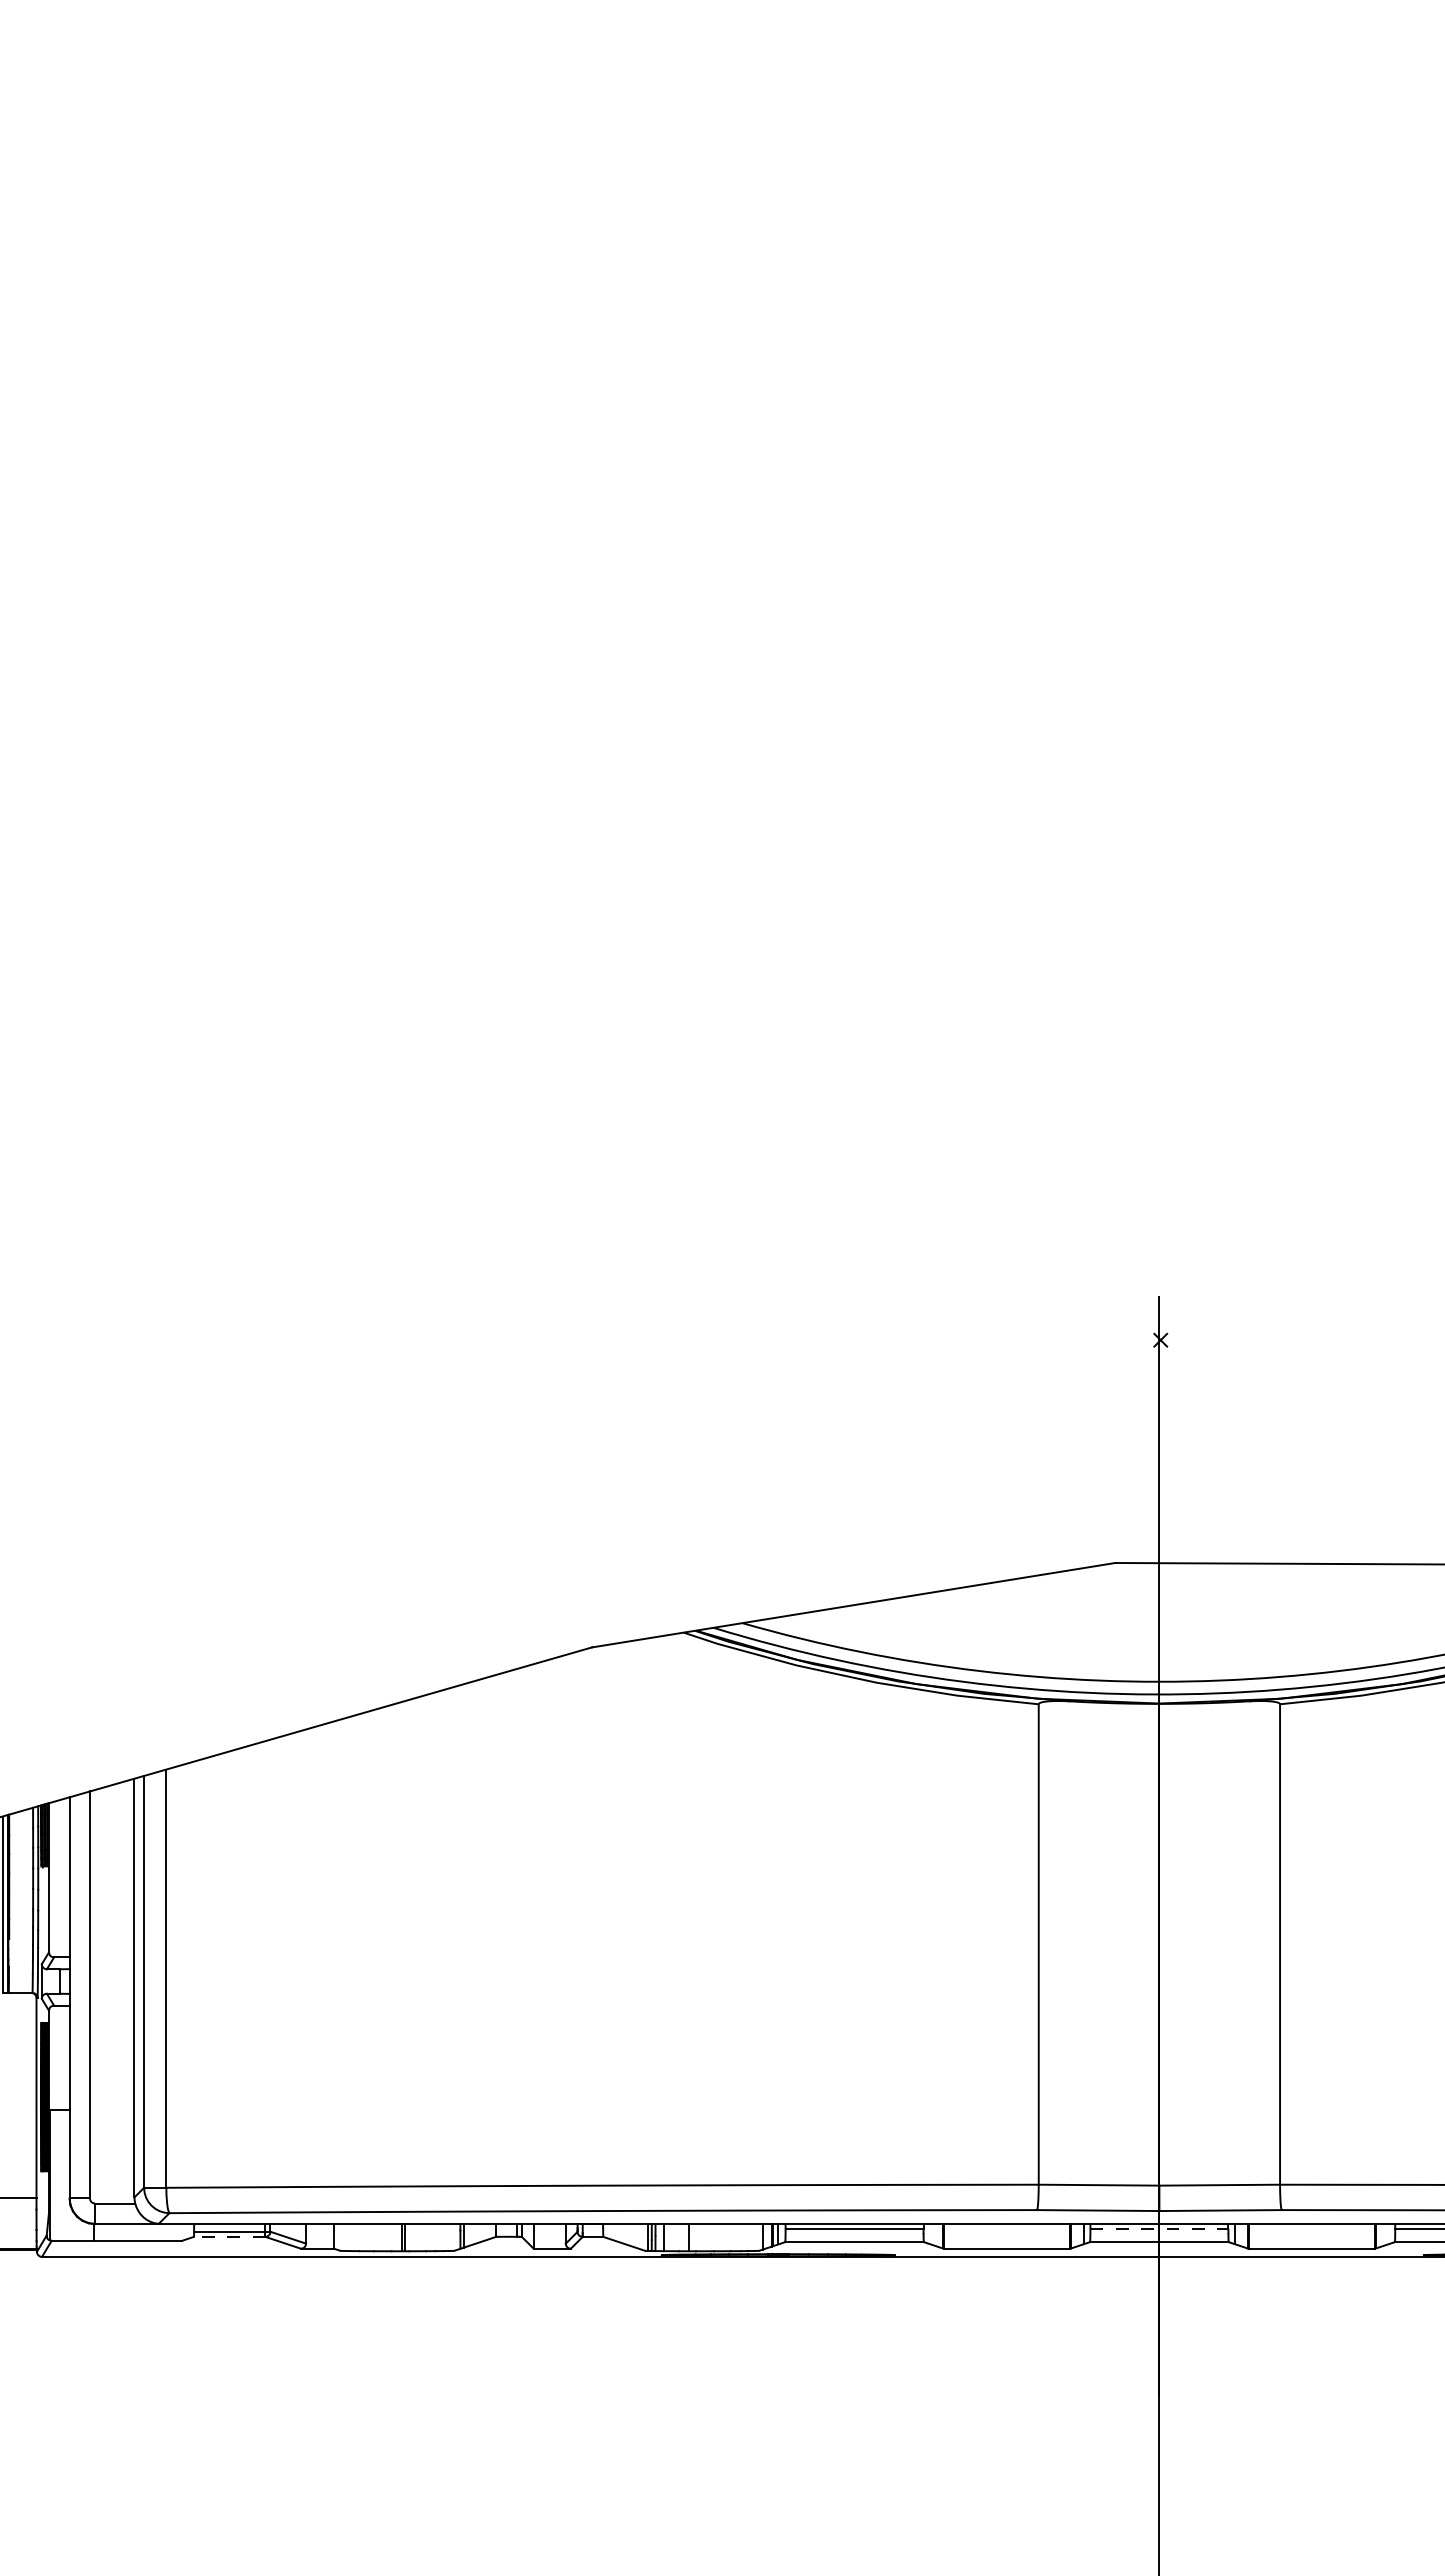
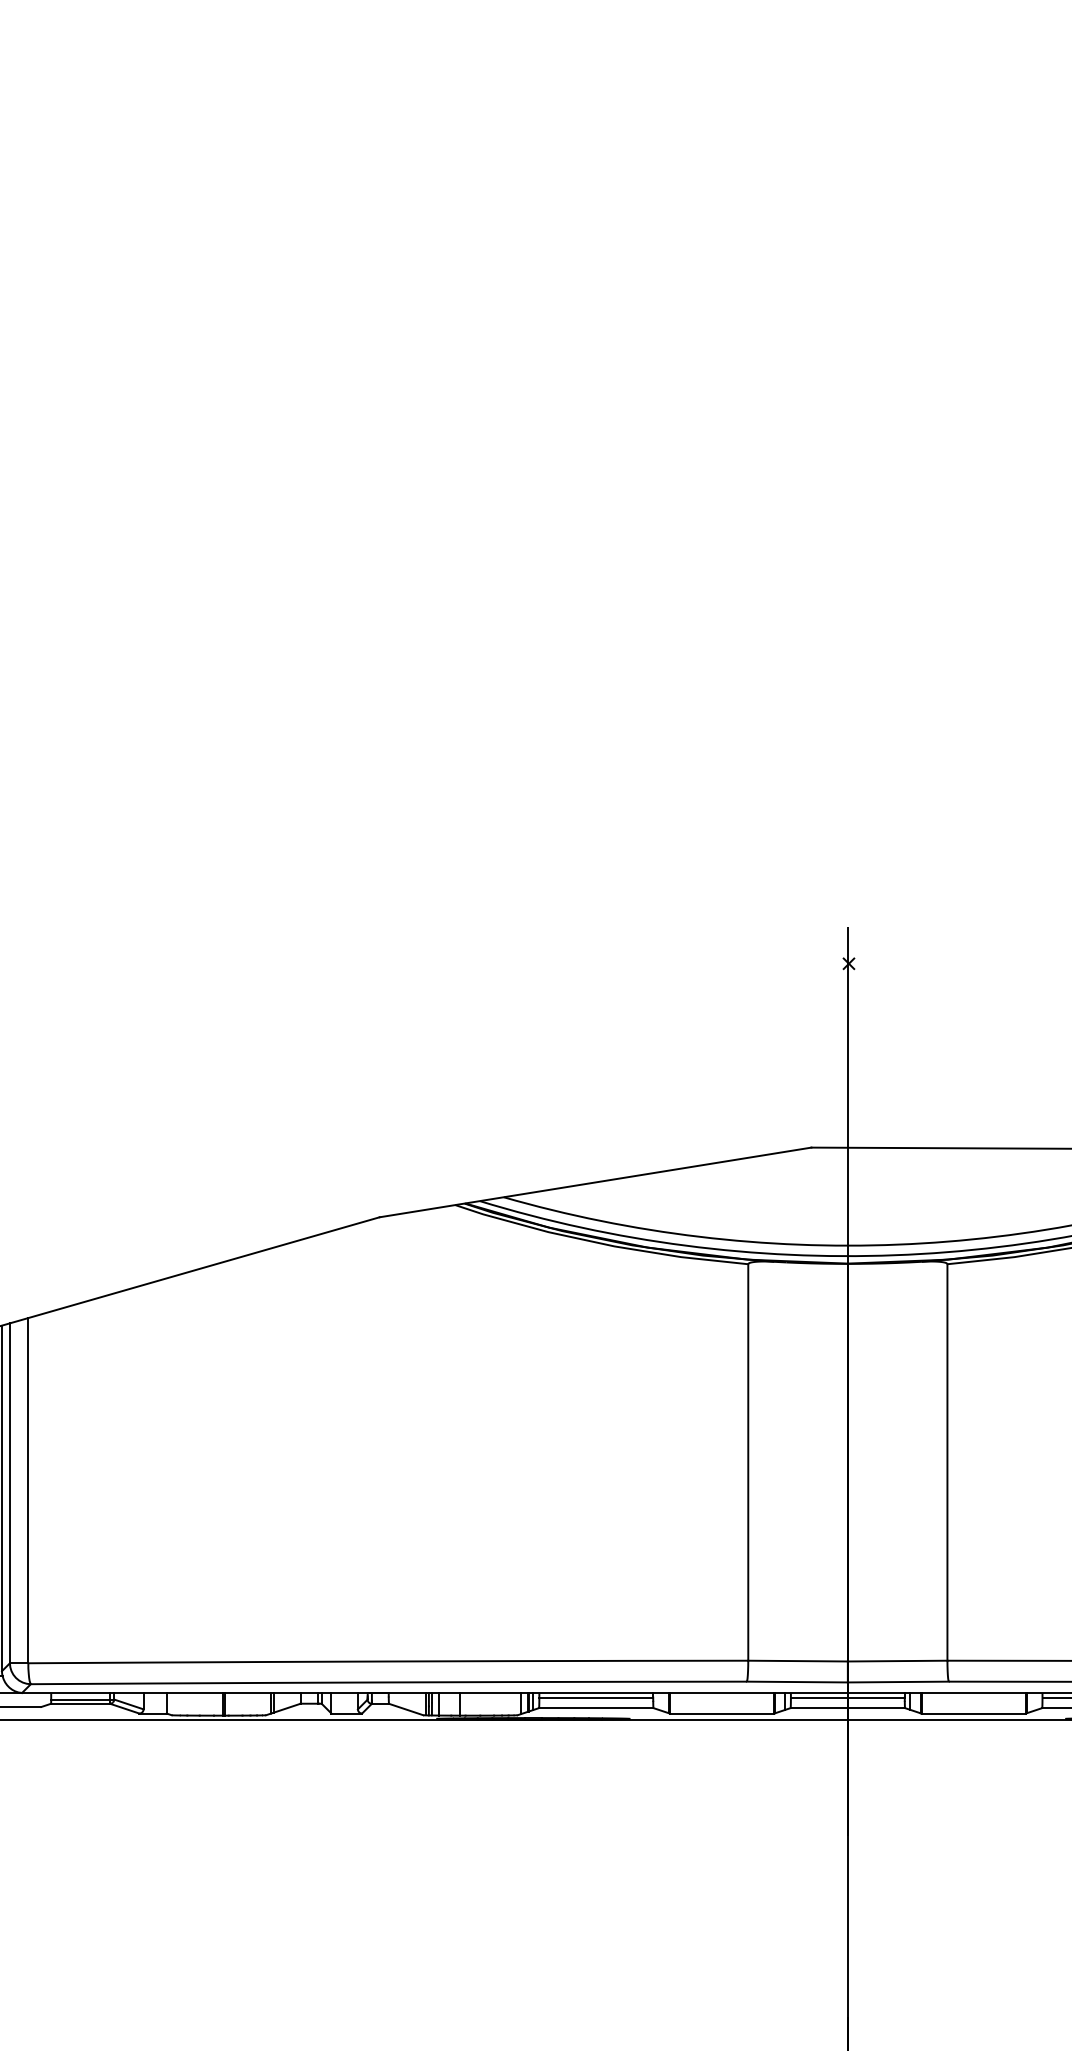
line: (1159, 2229) -> (847, 1697), dashed -> solid
line: (229, 2236) -> (80, 1703), dashed -> solid

